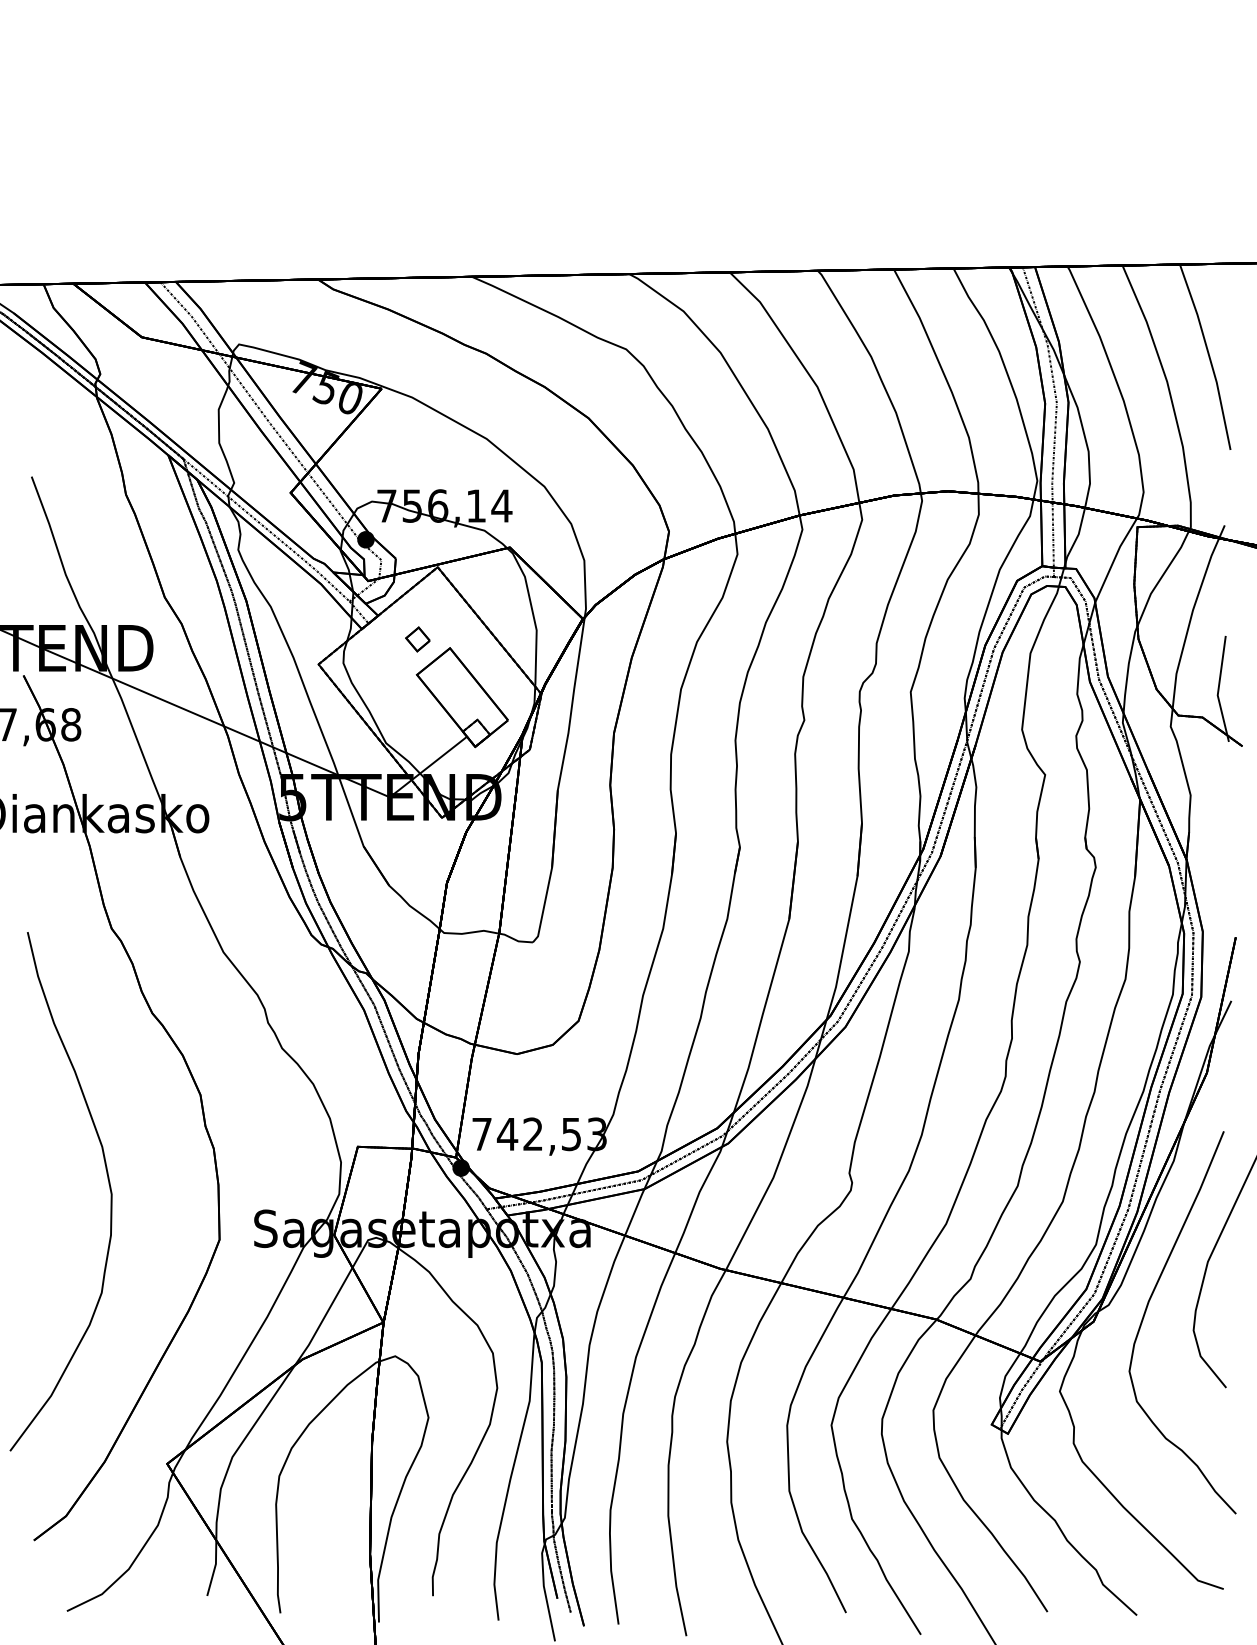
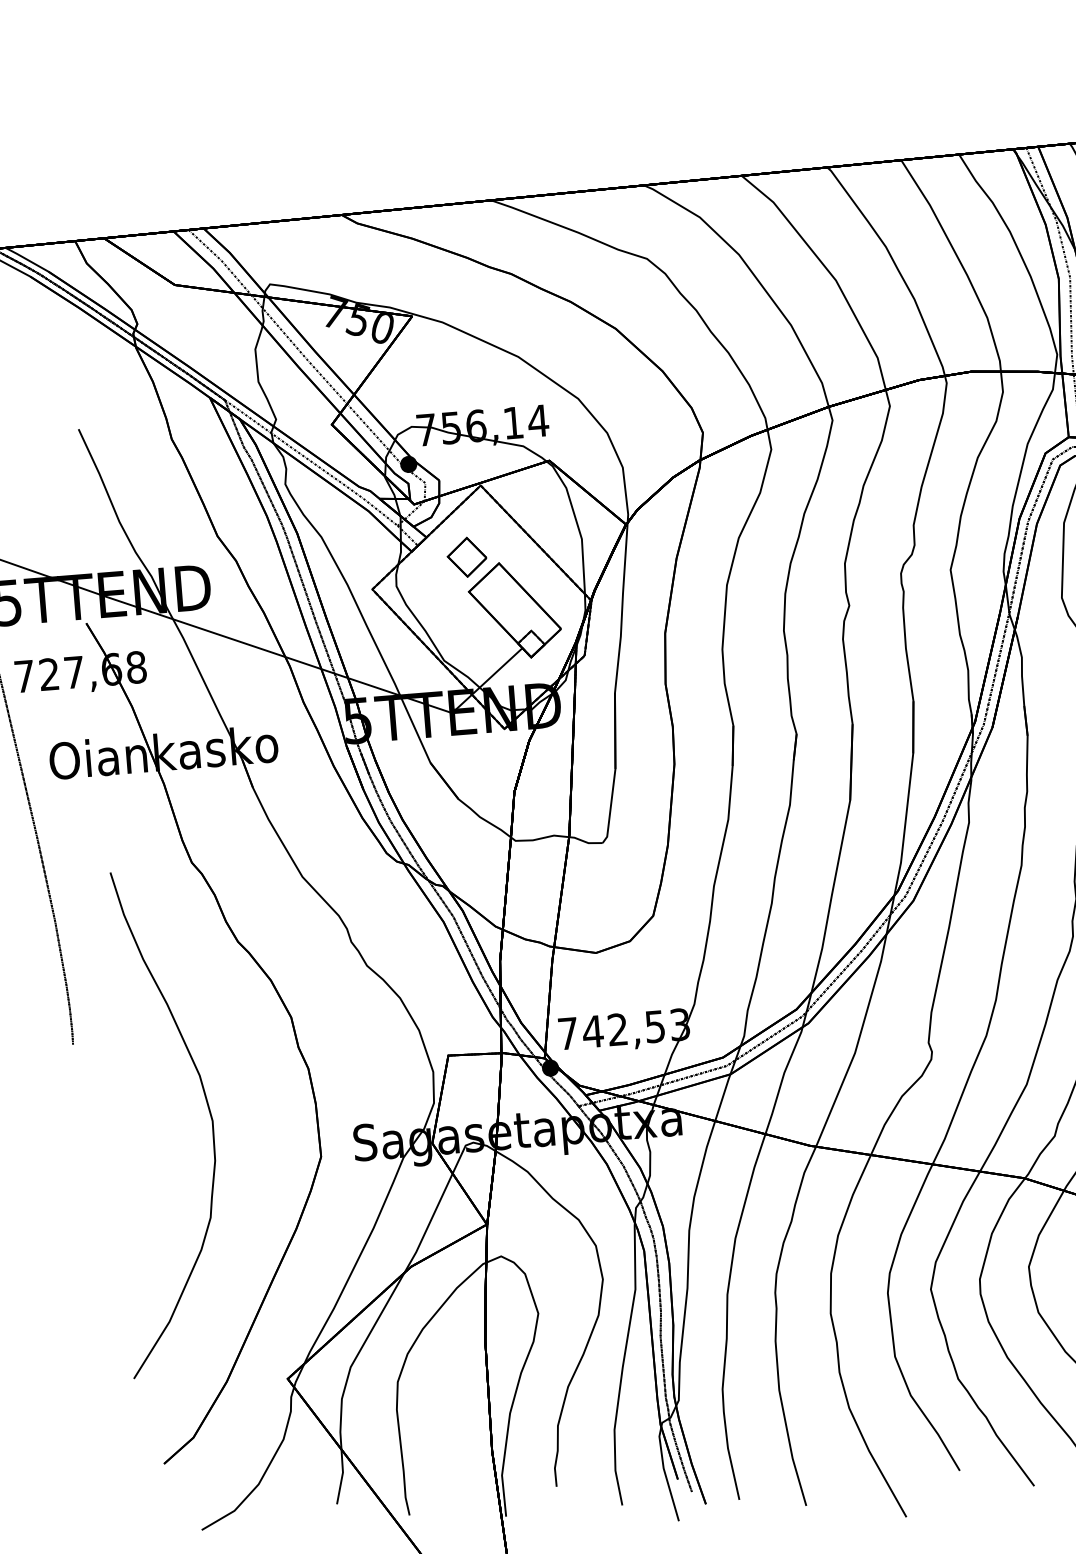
part: (417, 639) -> (466, 557), size x1.67

